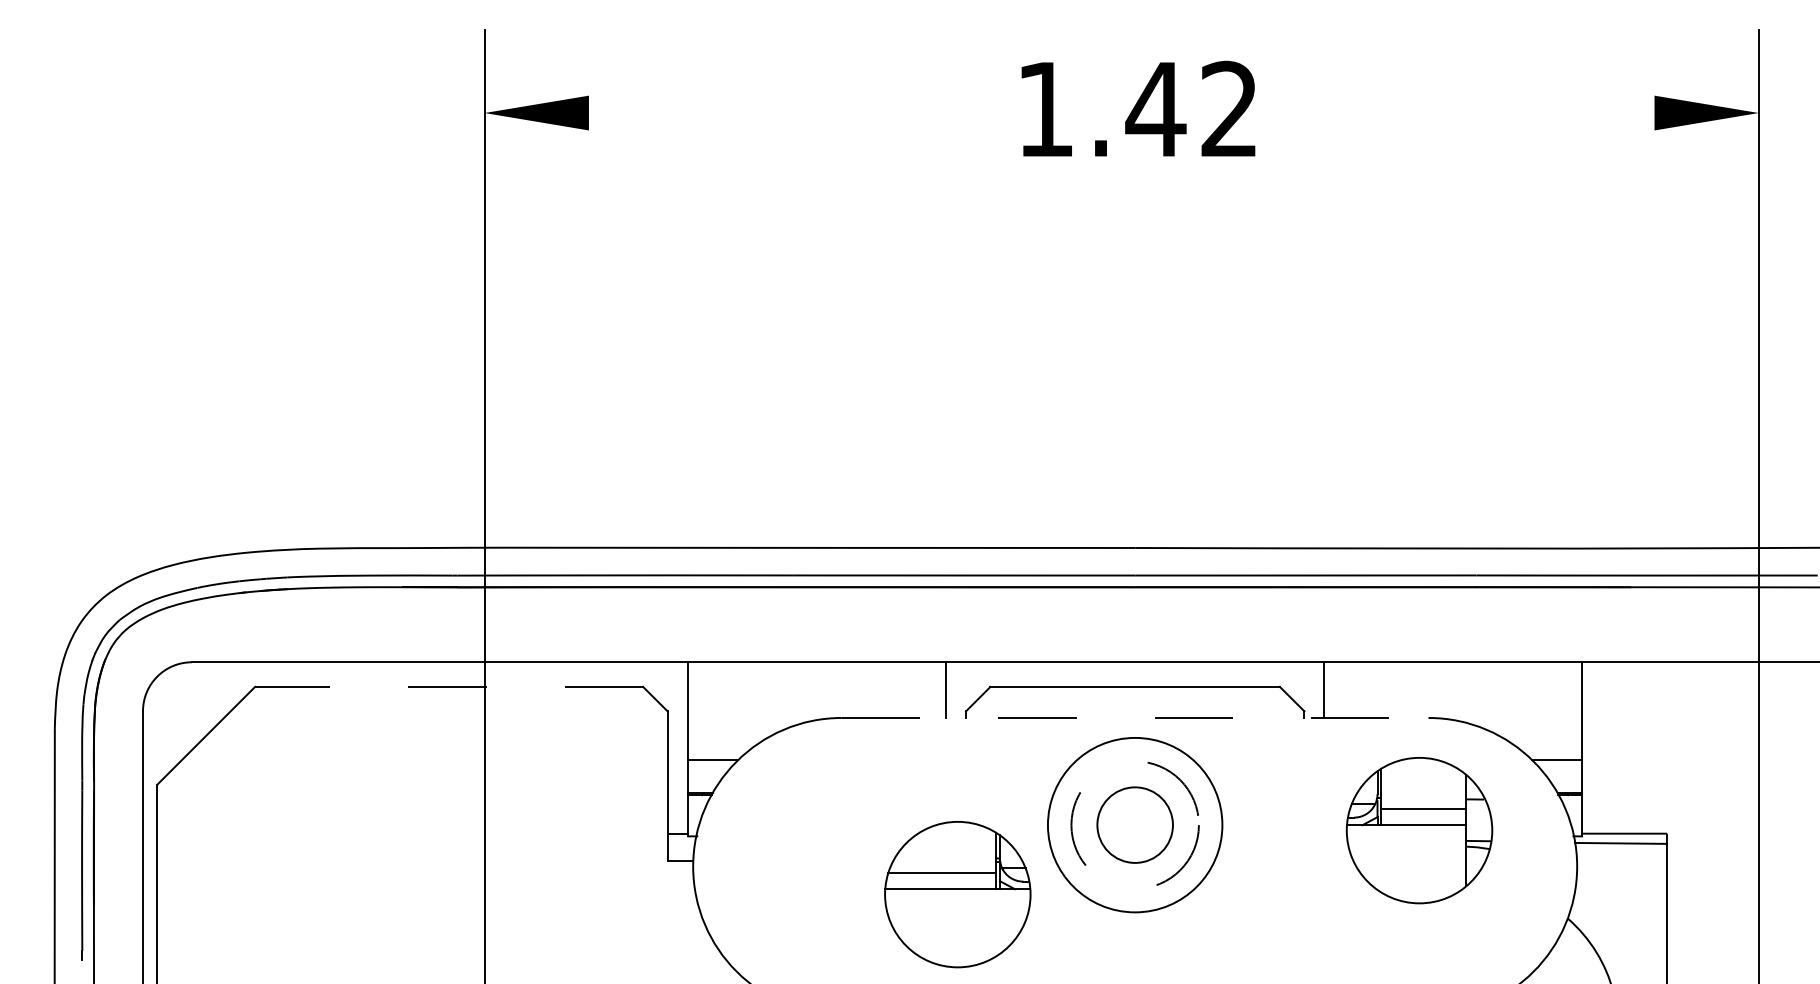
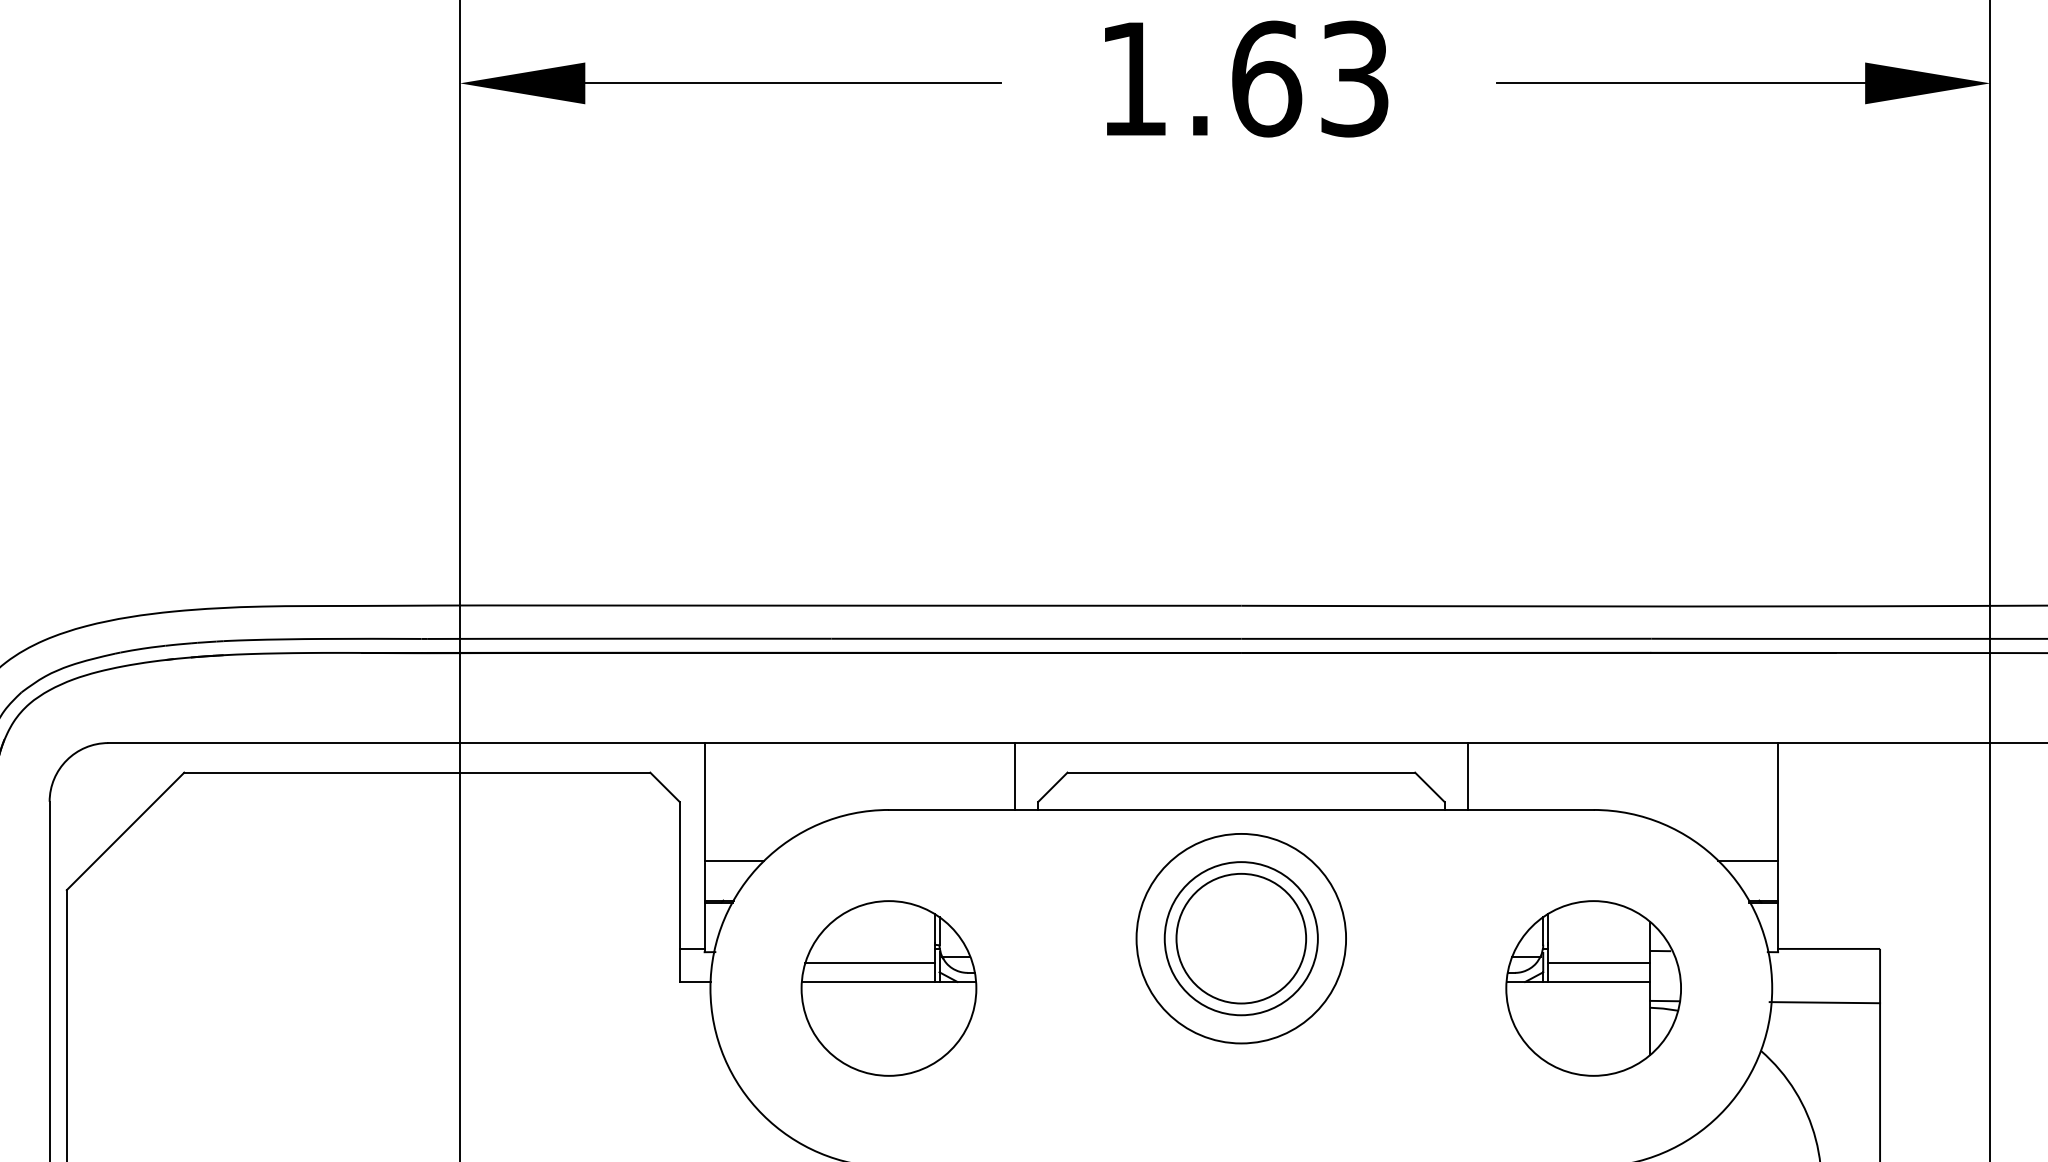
text: (1191, 109) -> (1308, 79), 1.42 -> 1.63
line: (761, 113) -> (792, 83), added
line: (1501, 113) -> (1681, 83), added
line: (448, 686) -> (416, 772), dashed -> solid
line: (1135, 717) -> (1241, 809), dashed -> solid
circle: (1134, 824) -> (1240, 937), dashed -> solid
circle: (1135, 825) -> (1241, 939), size x1.43
part: (1419, 830) -> (1593, 988), moved
line: (1620, 842) -> (1824, 1001), moved
part: (957, 894) -> (888, 988), moved

